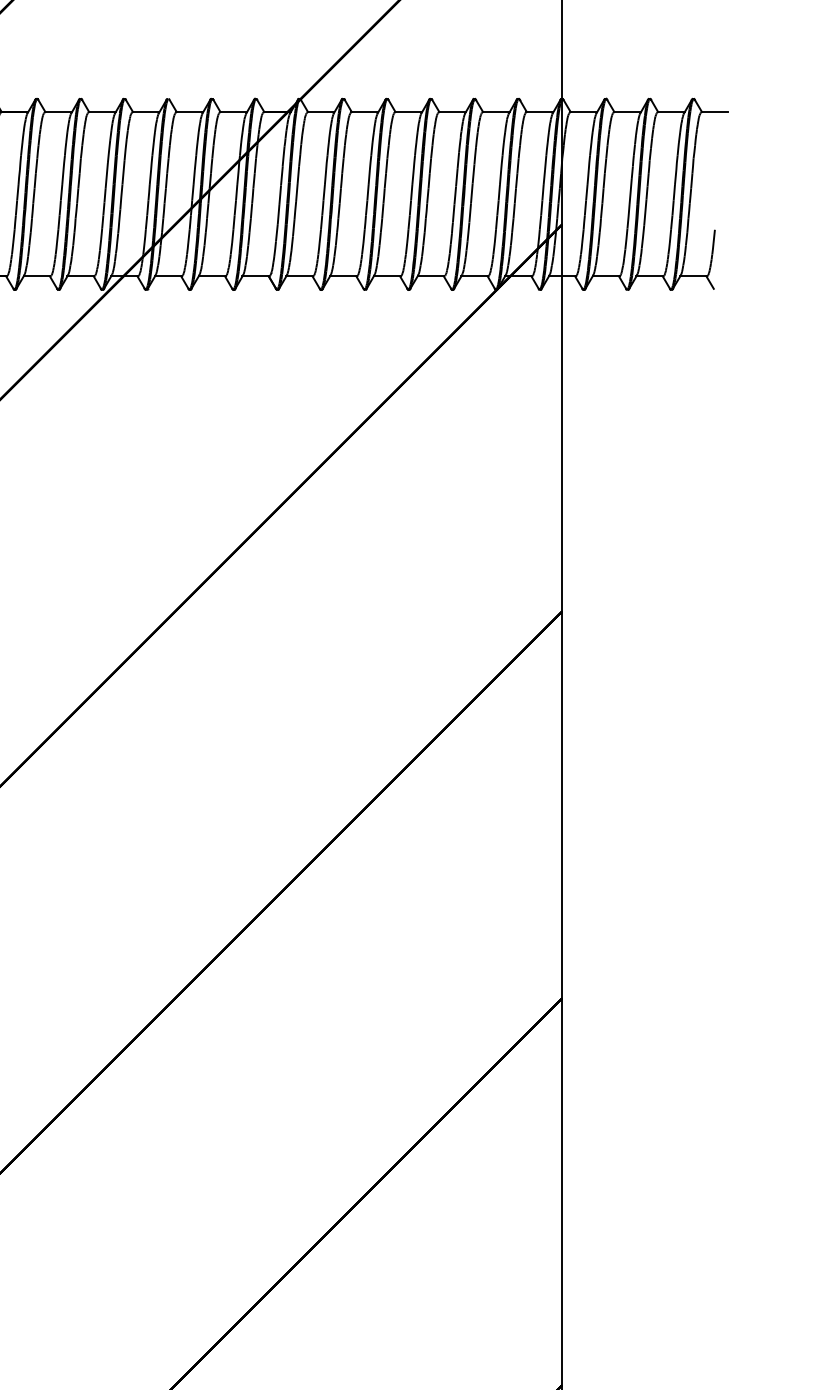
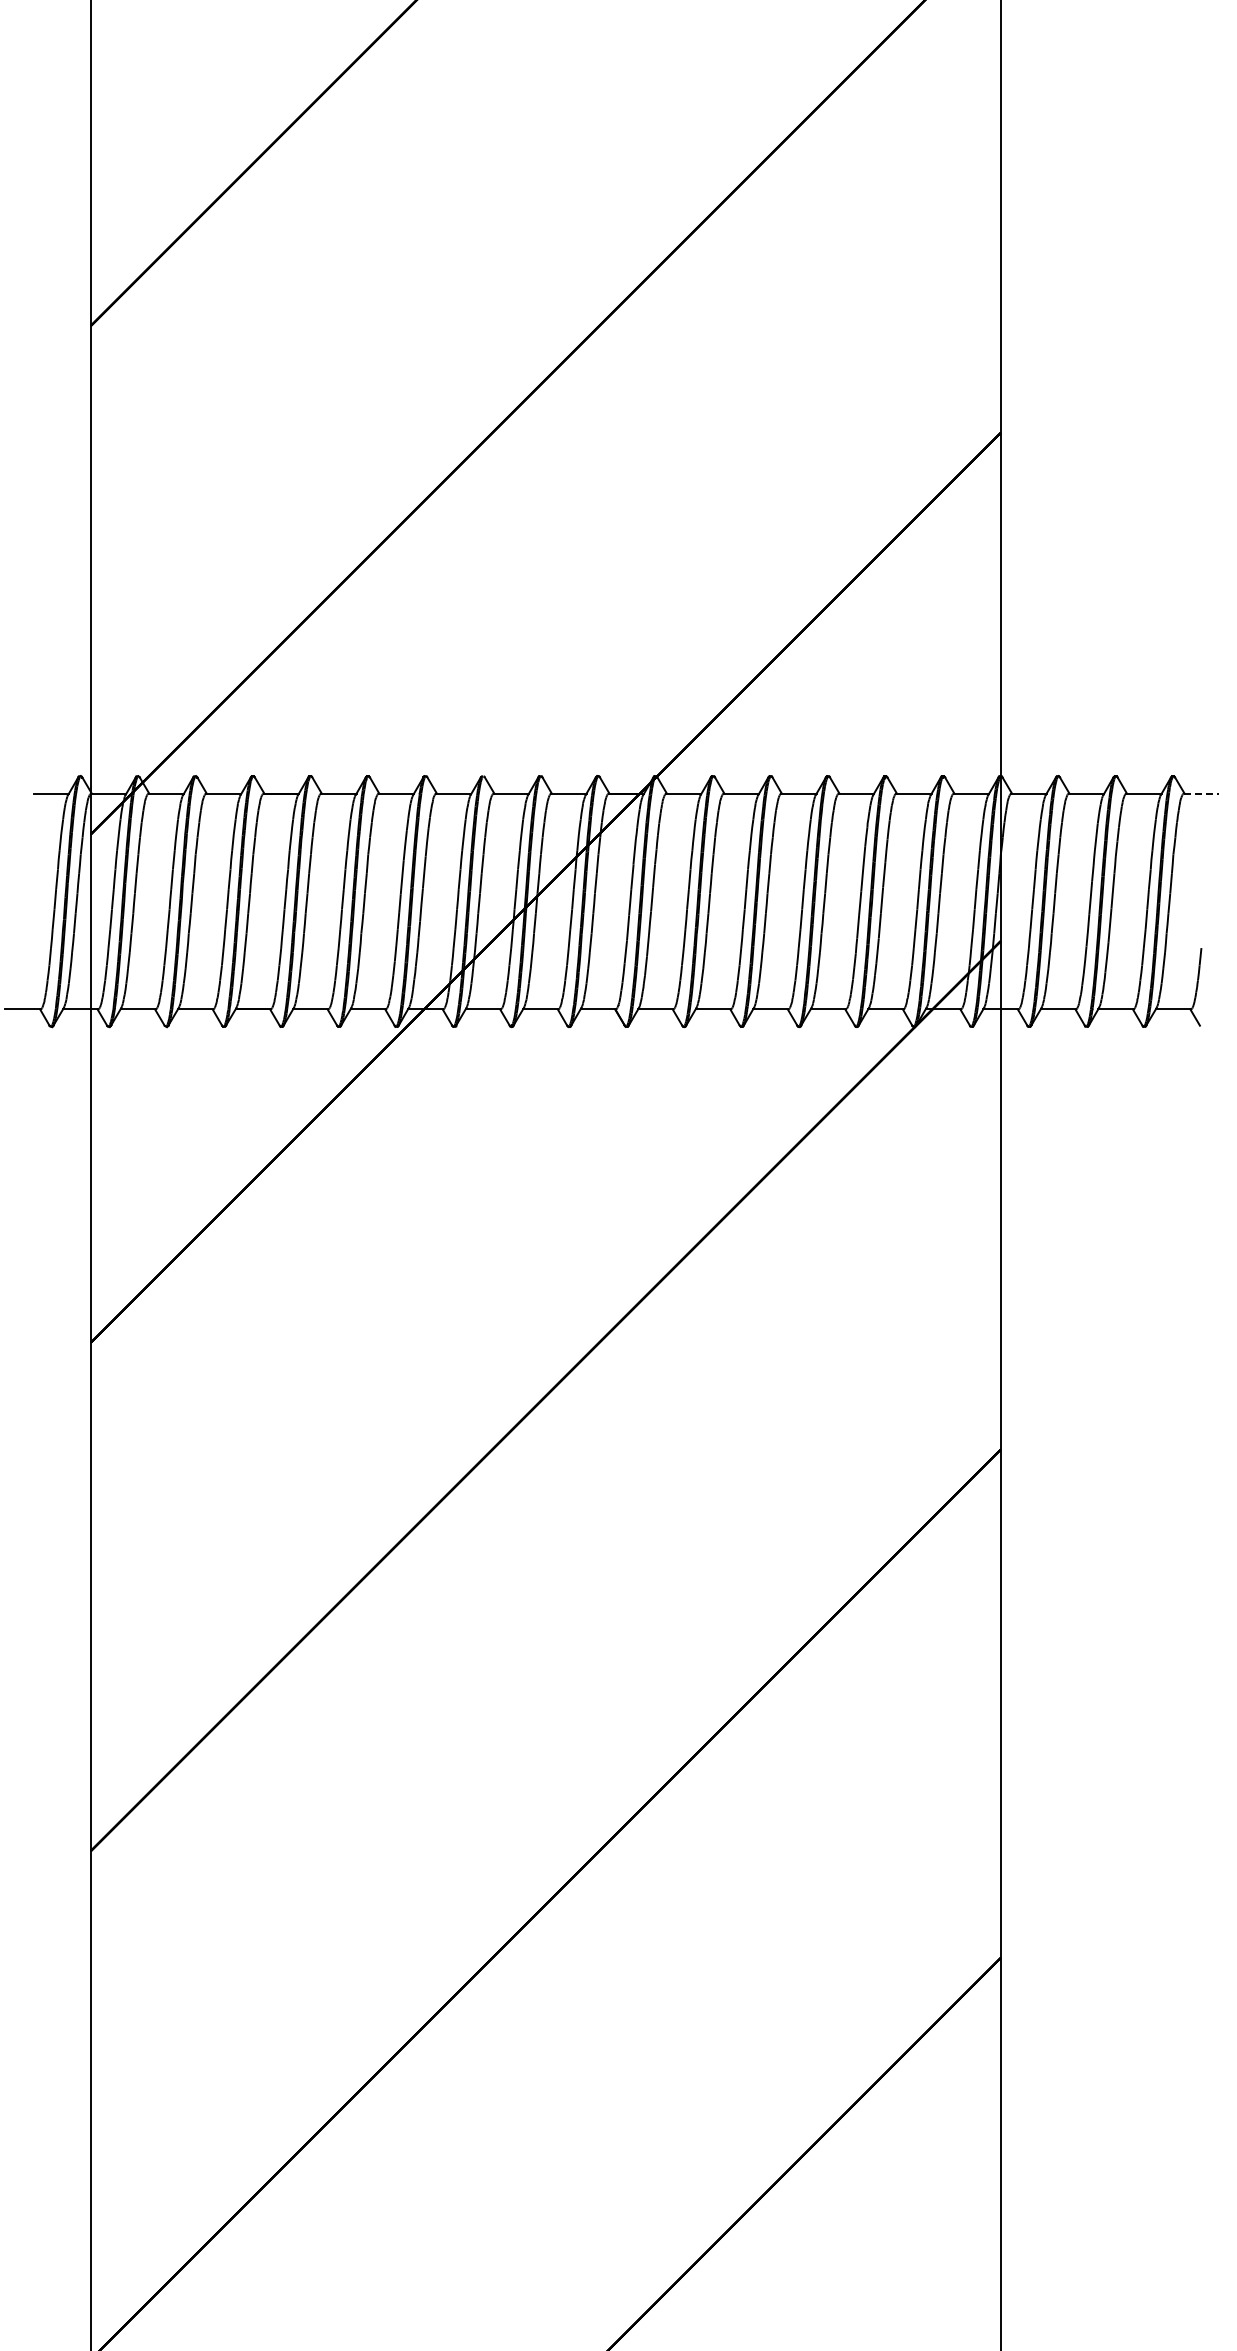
line: (714, 112) -> (1201, 793), solid -> dashed

